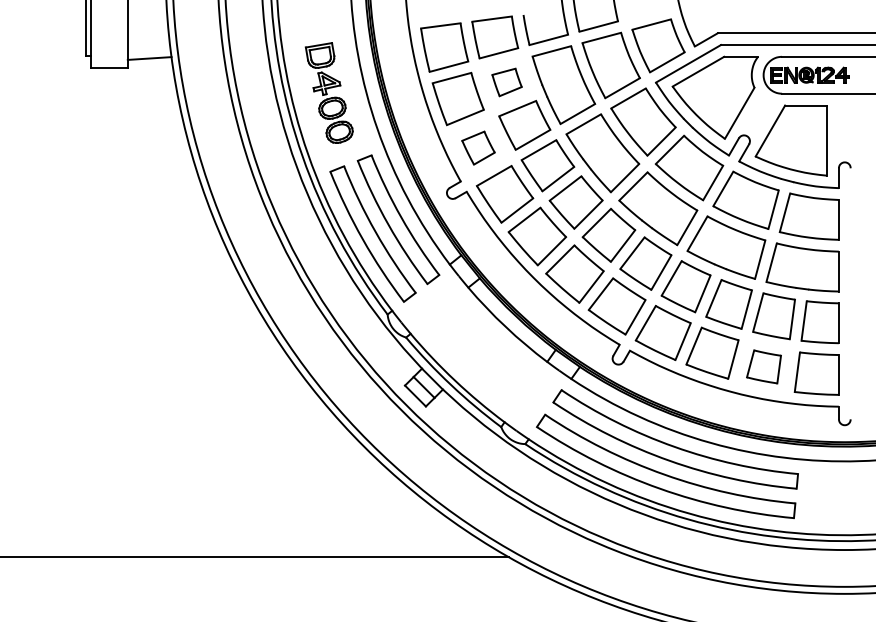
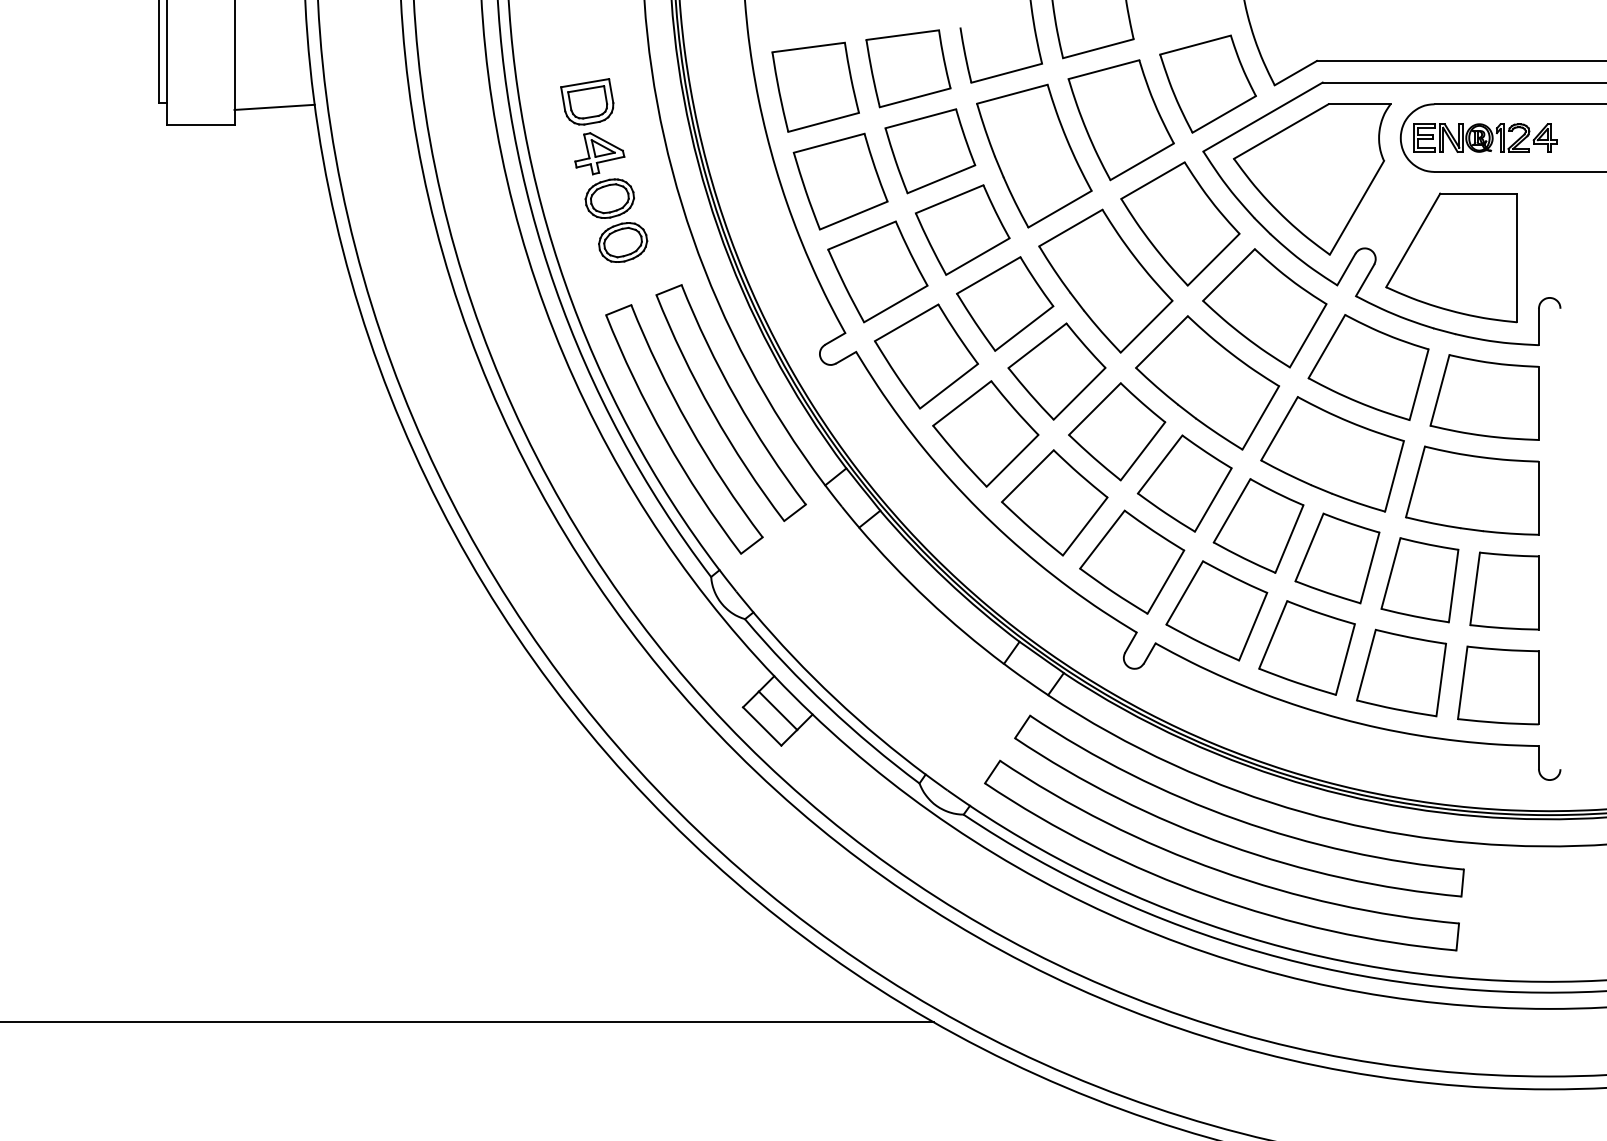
part: (506, 82) -> (929, 151), size x1.67
part: (478, 147) -> (877, 270), size x1.67
part: (763, 366) -> (1400, 672), size x1.43

